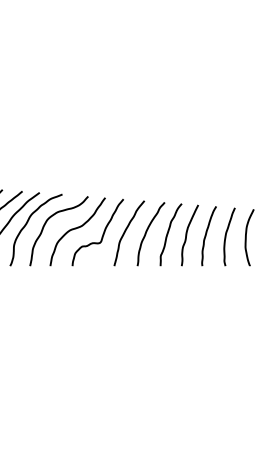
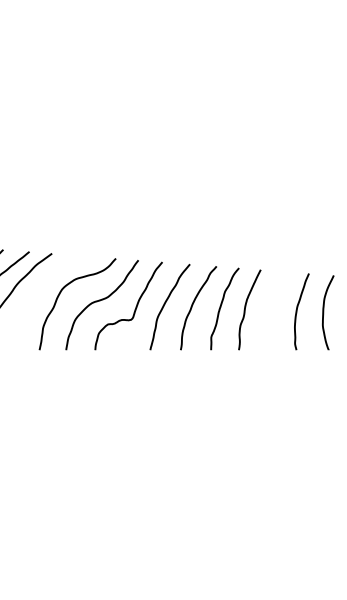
curve: (27, 224) -> (36, 295), removed
curve: (206, 236) -> (271, 311), removed

